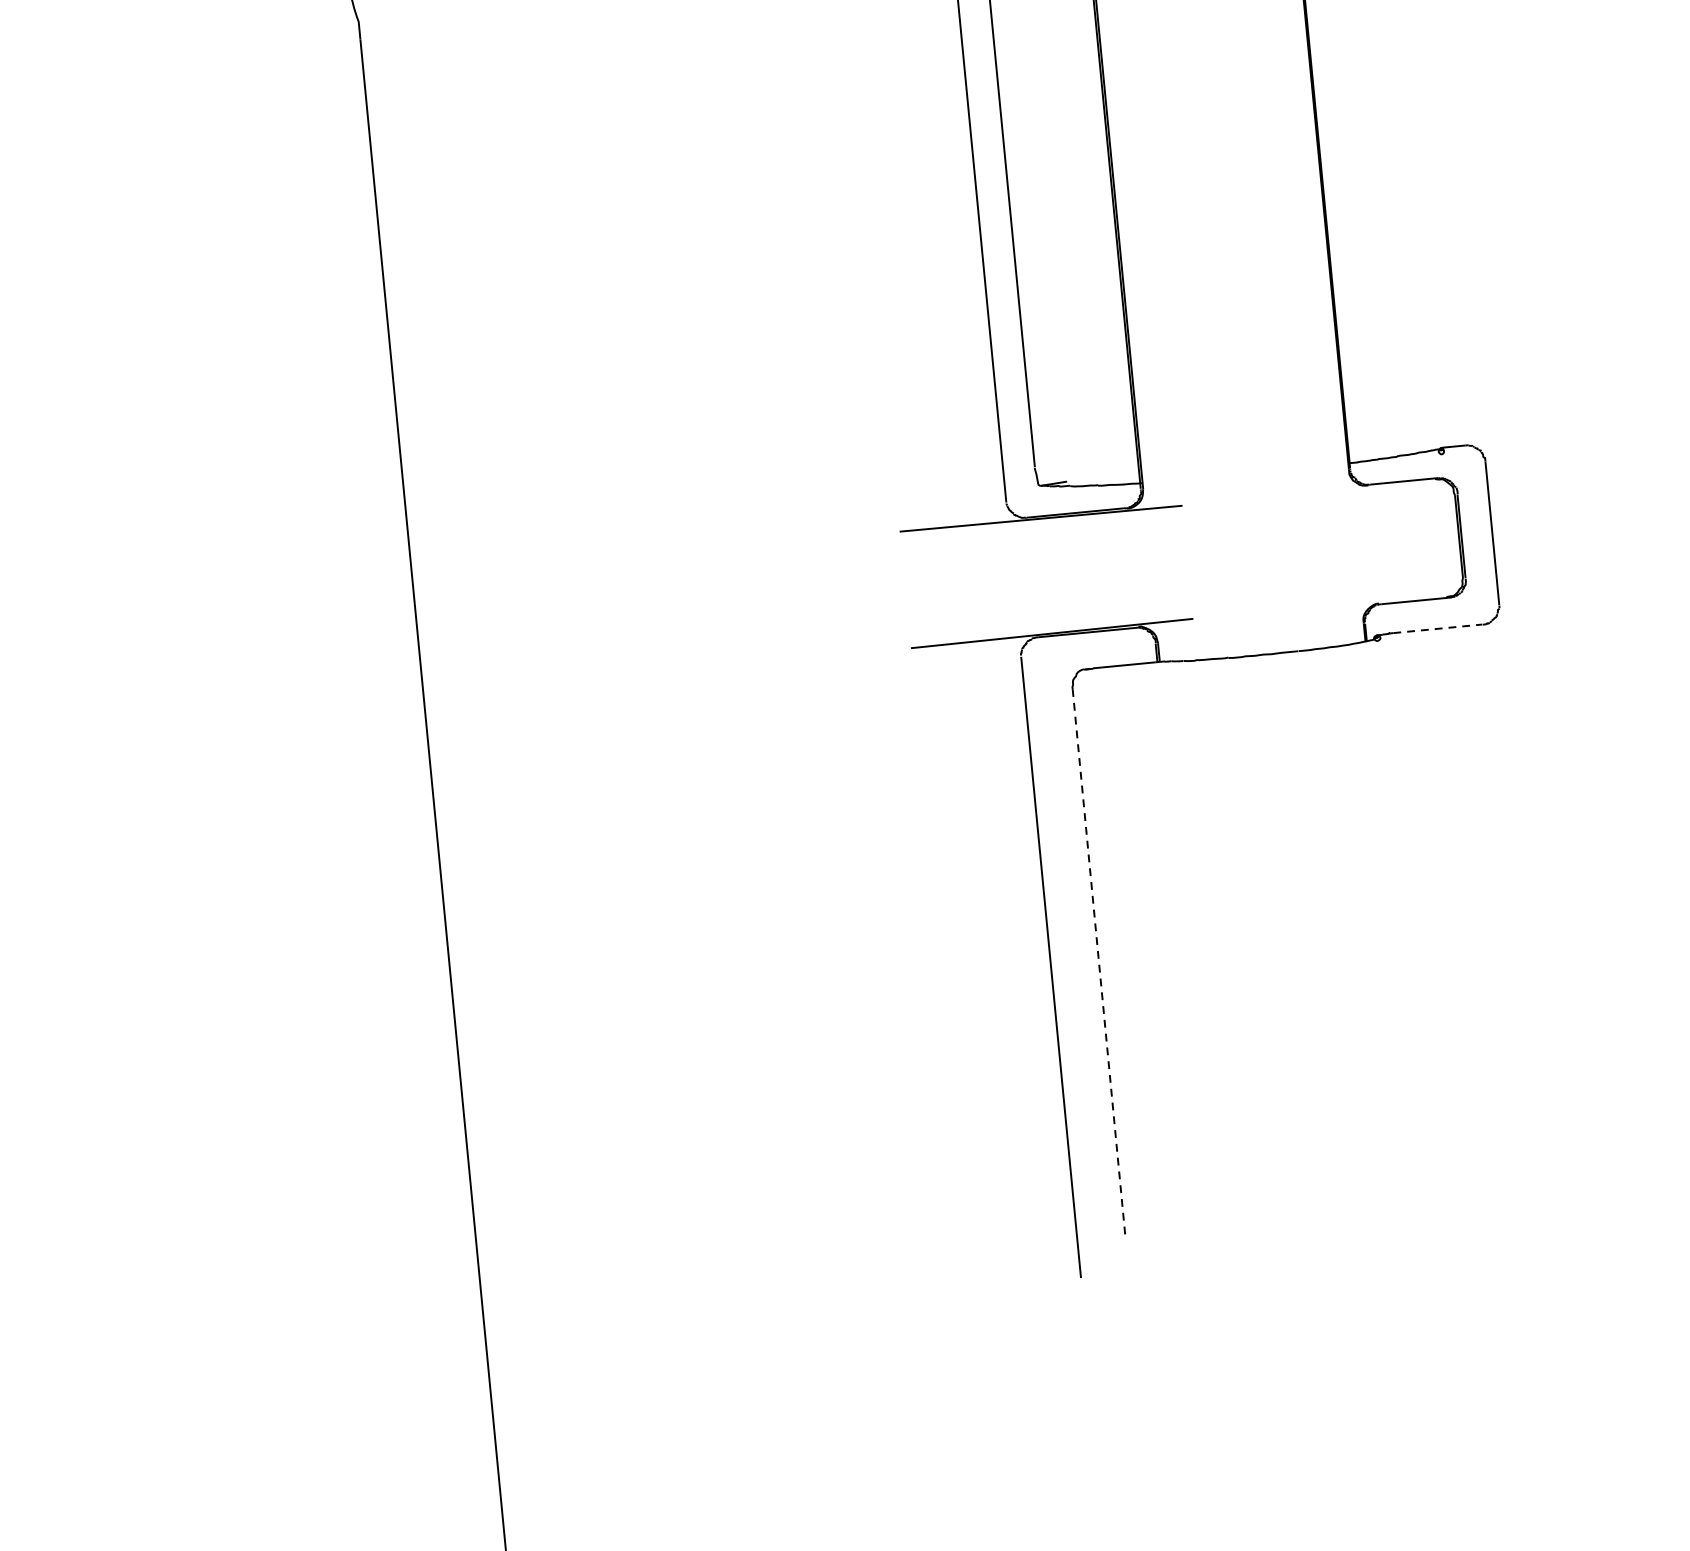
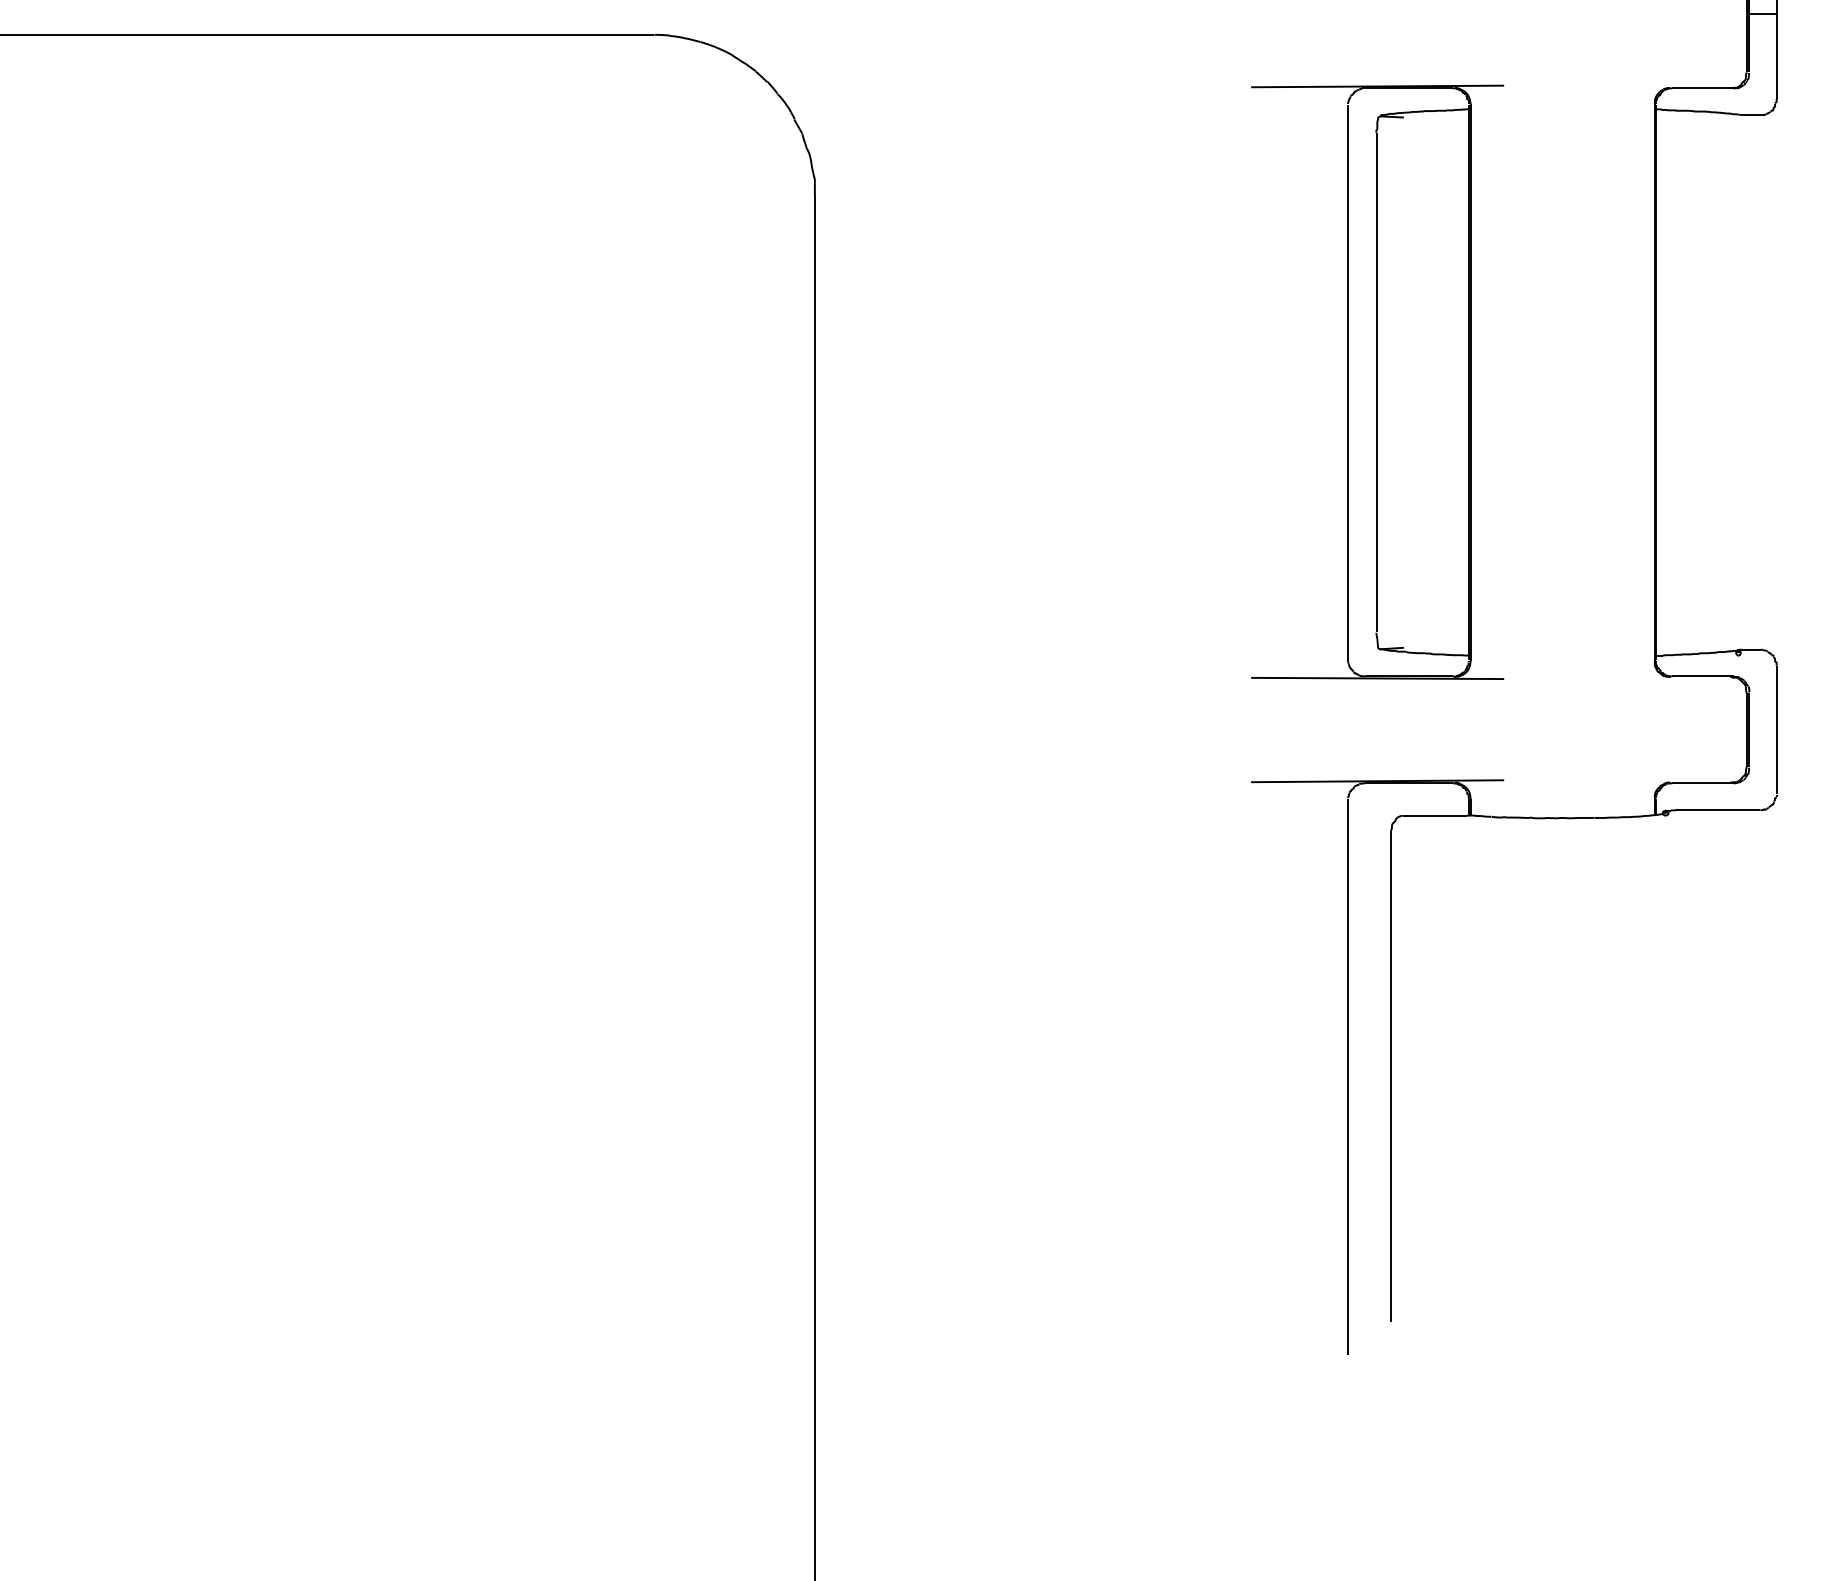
line: (1438, 629) -> (1720, 810), dashed -> solid
line: (1099, 961) -> (1391, 1076), dashed -> solid

